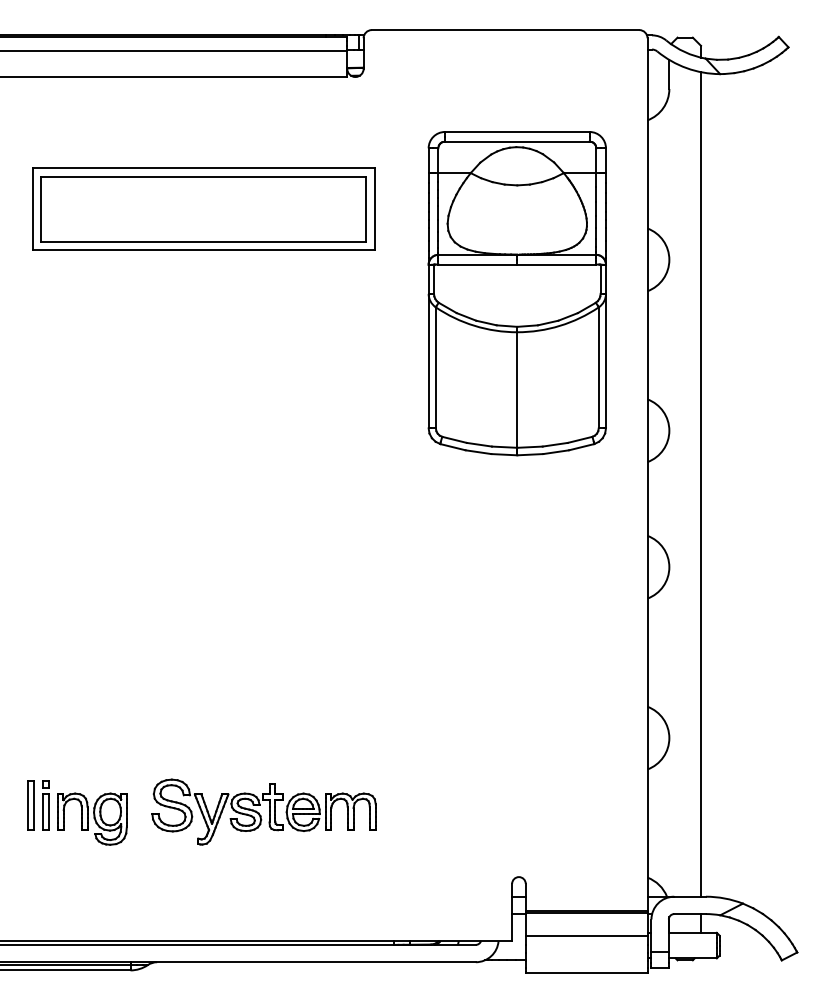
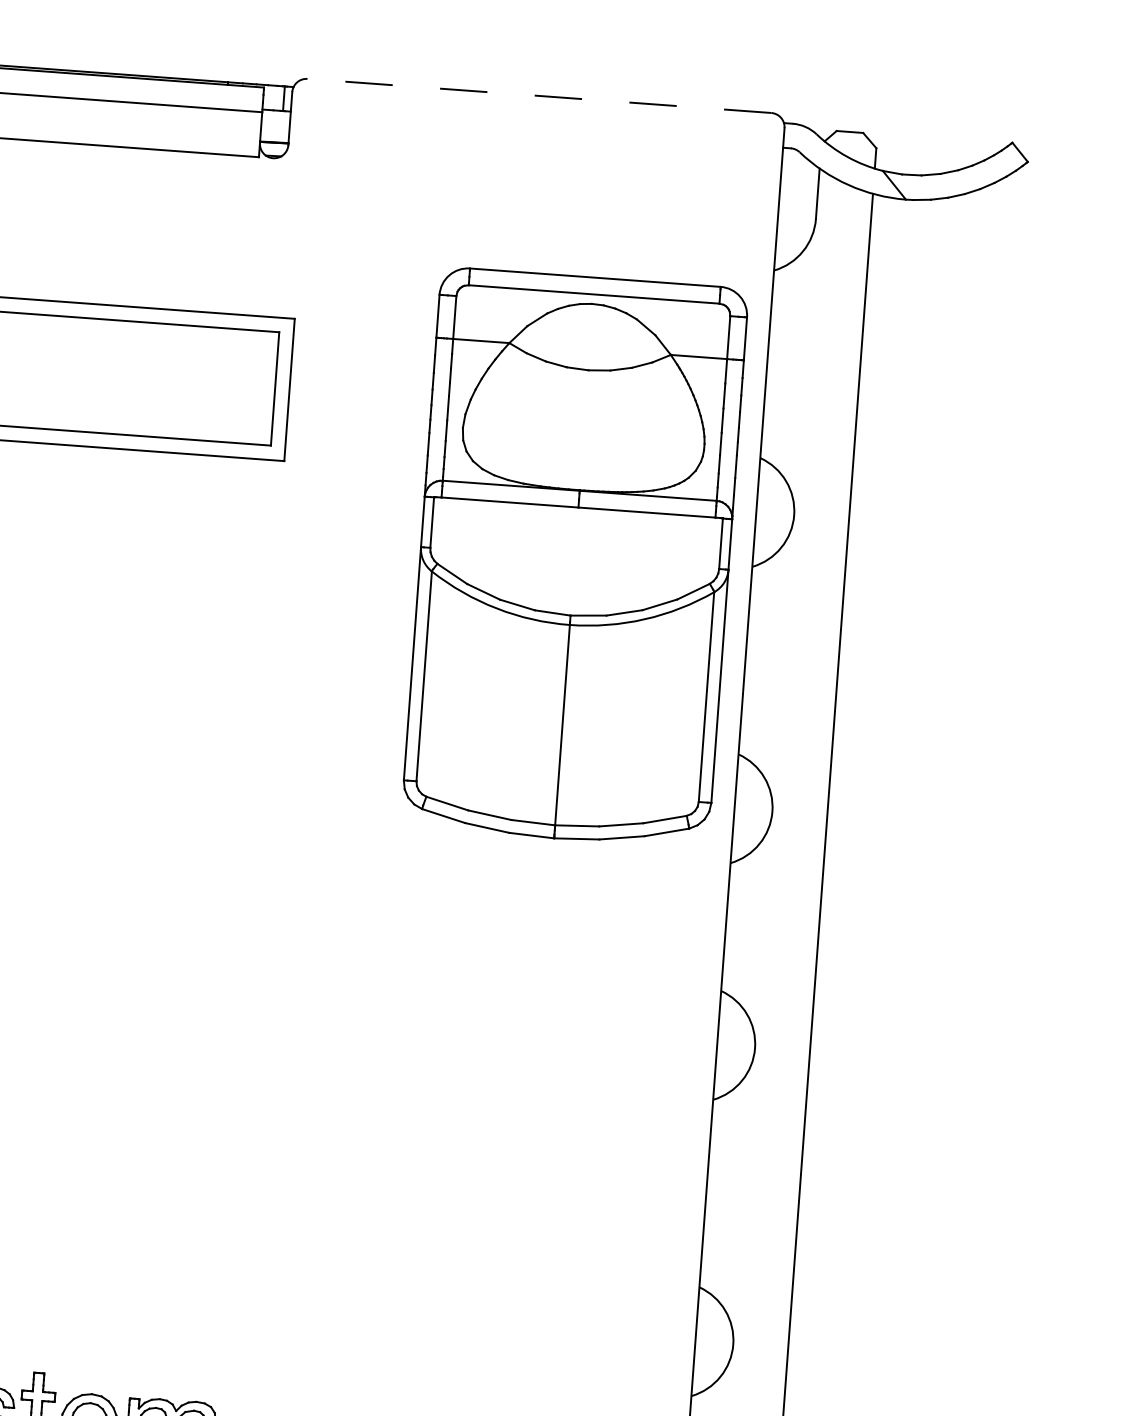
line: (505, 30) -> (539, 96), solid -> dashed
part: (516, 293) -> (573, 557), moved

